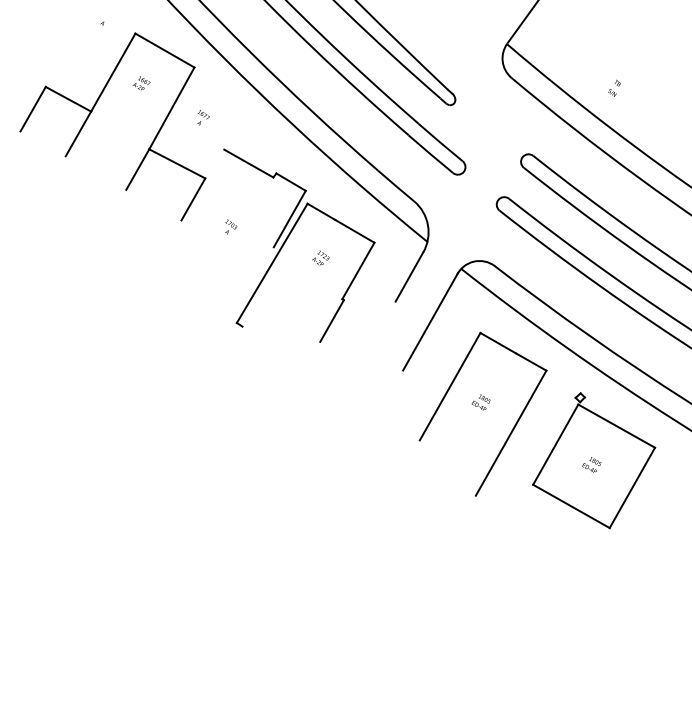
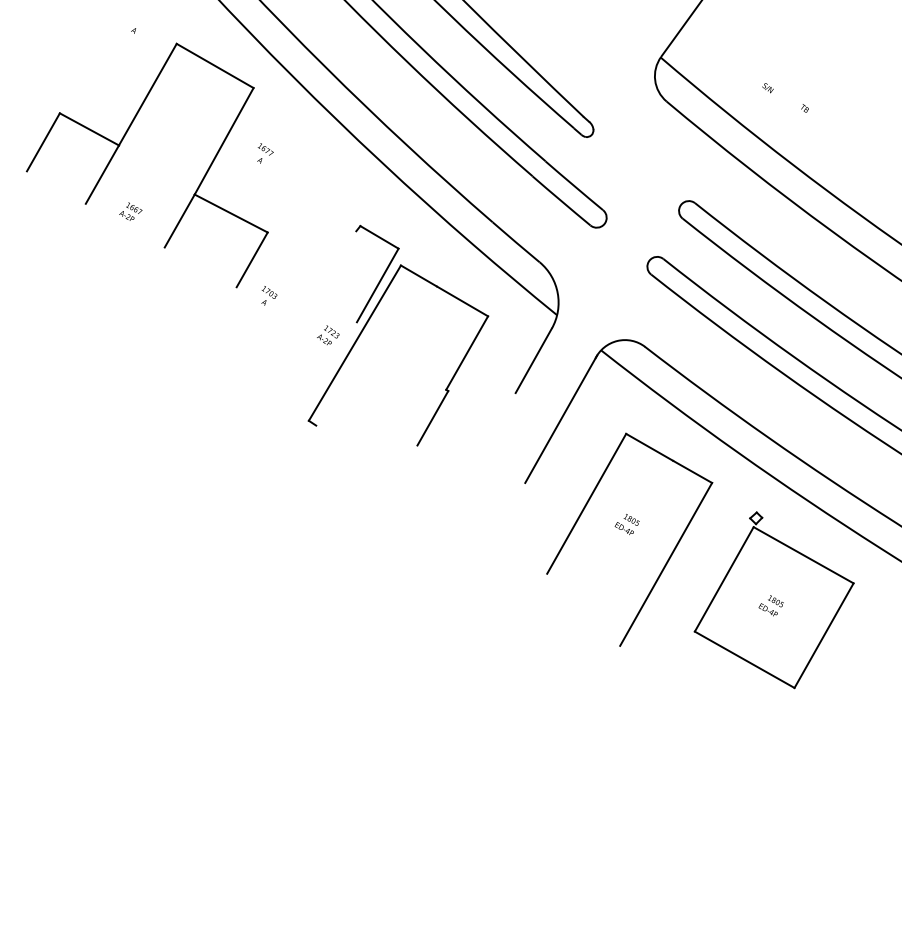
text: (141, 83) -> (130, 211), moved
text: (611, 93) -> (767, 88), moved
line: (248, 163) -> (324, 213), removed
text: (231, 226) -> (269, 295), moved
text: (321, 257) -> (328, 334), moved

